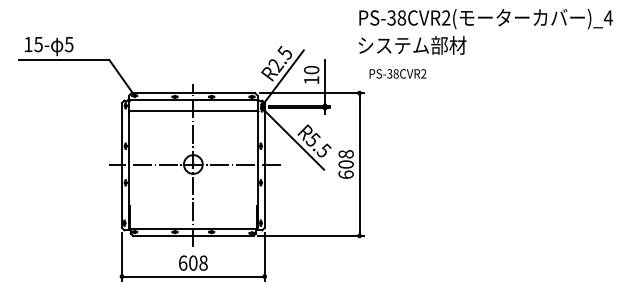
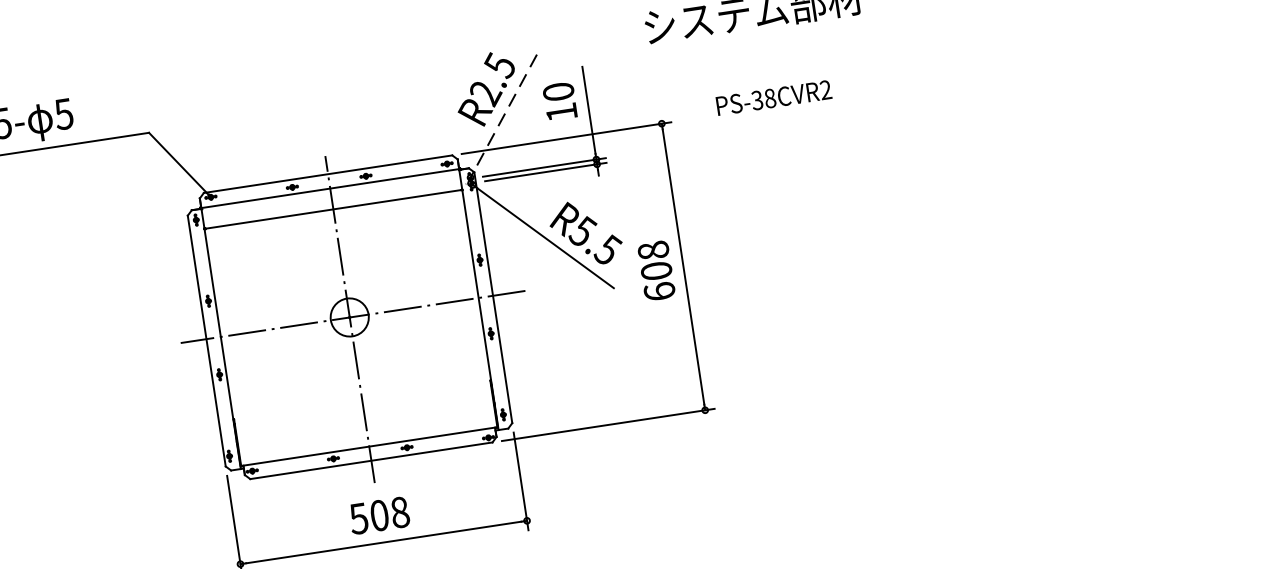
text: (397, 73) -> (772, 97), moved
line: (284, 76) -> (506, 112), solid -> dashed
text: (182, 262) -> (357, 517), 608 -> 508

